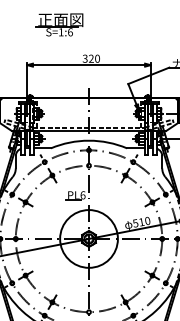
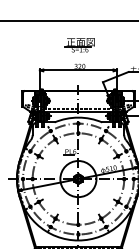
part: (58, 25) -> (79, 45), moved

